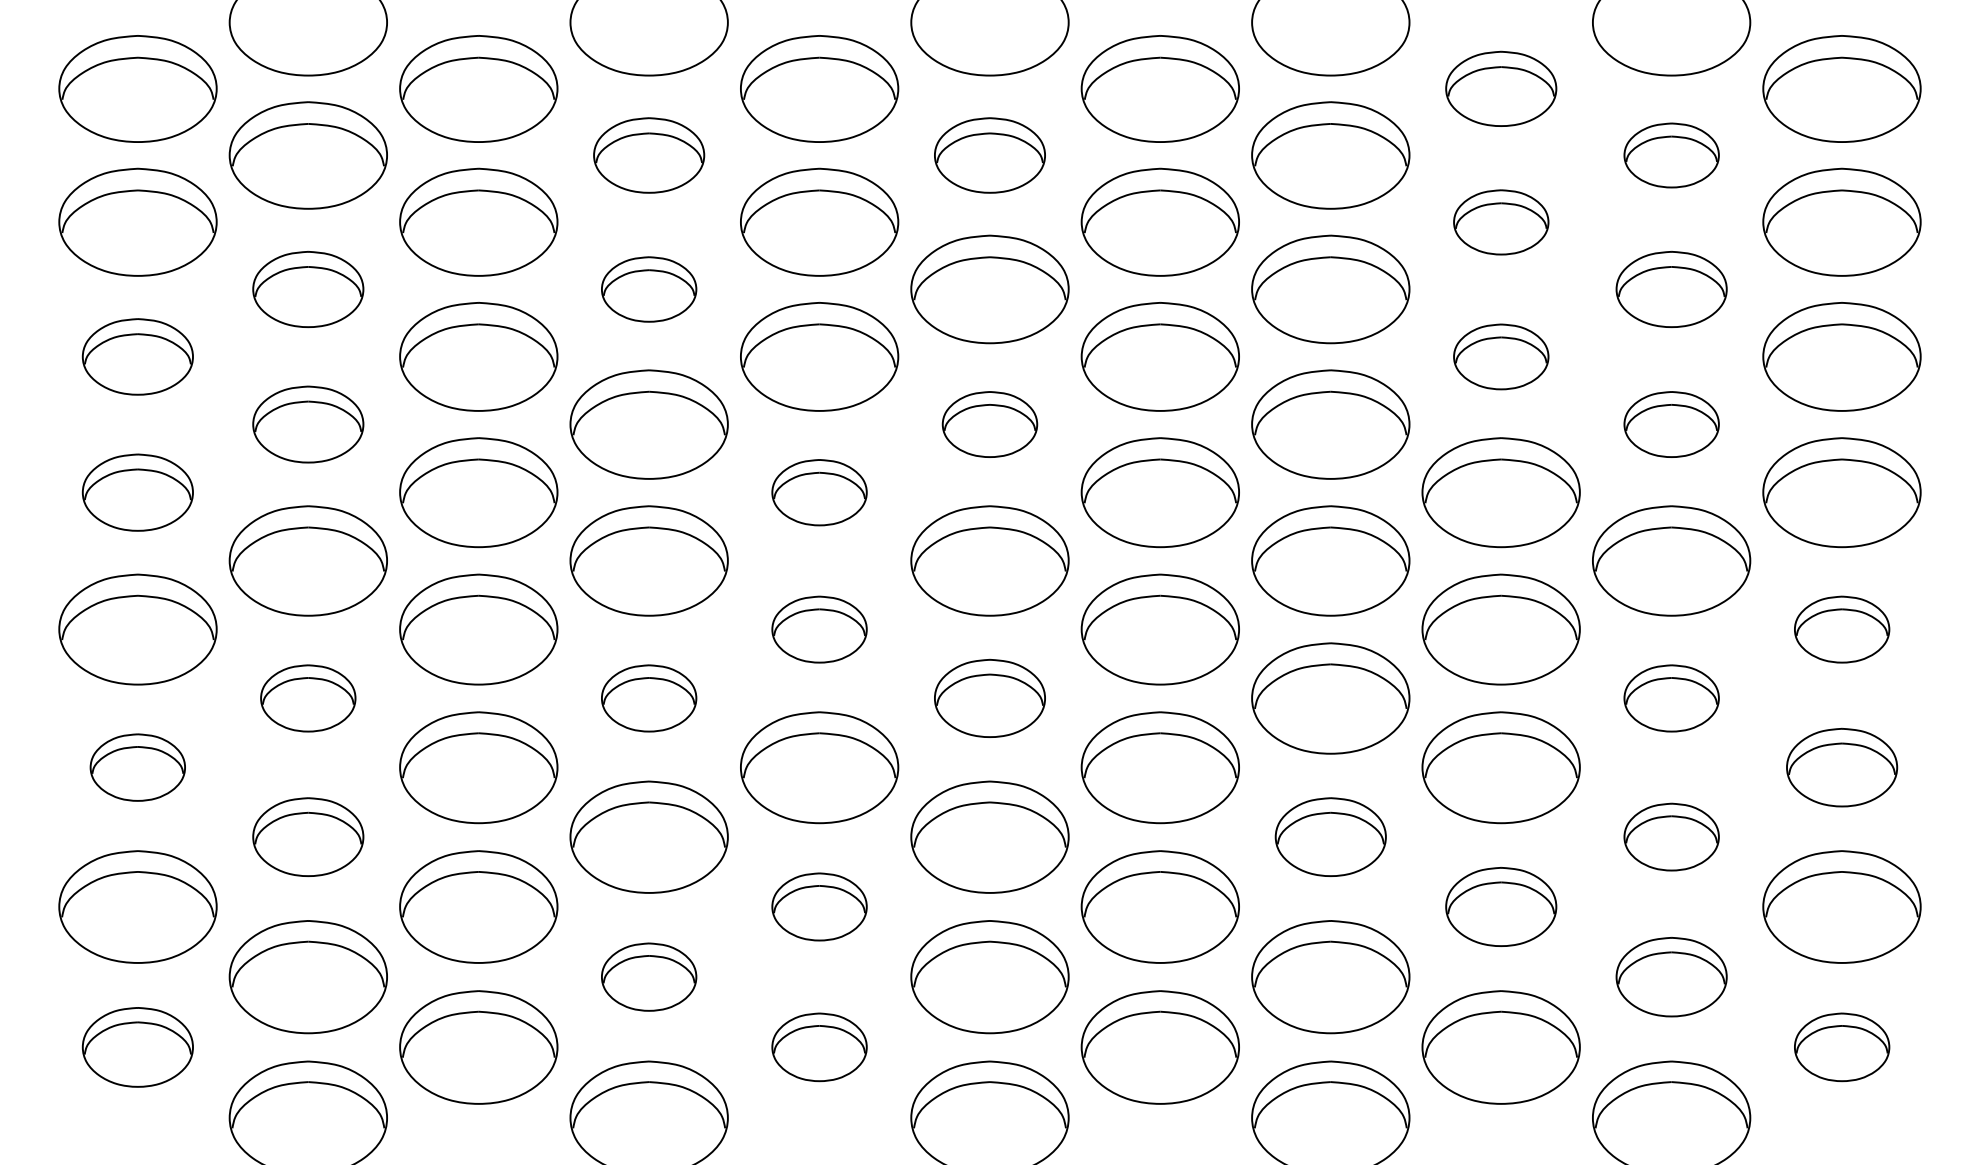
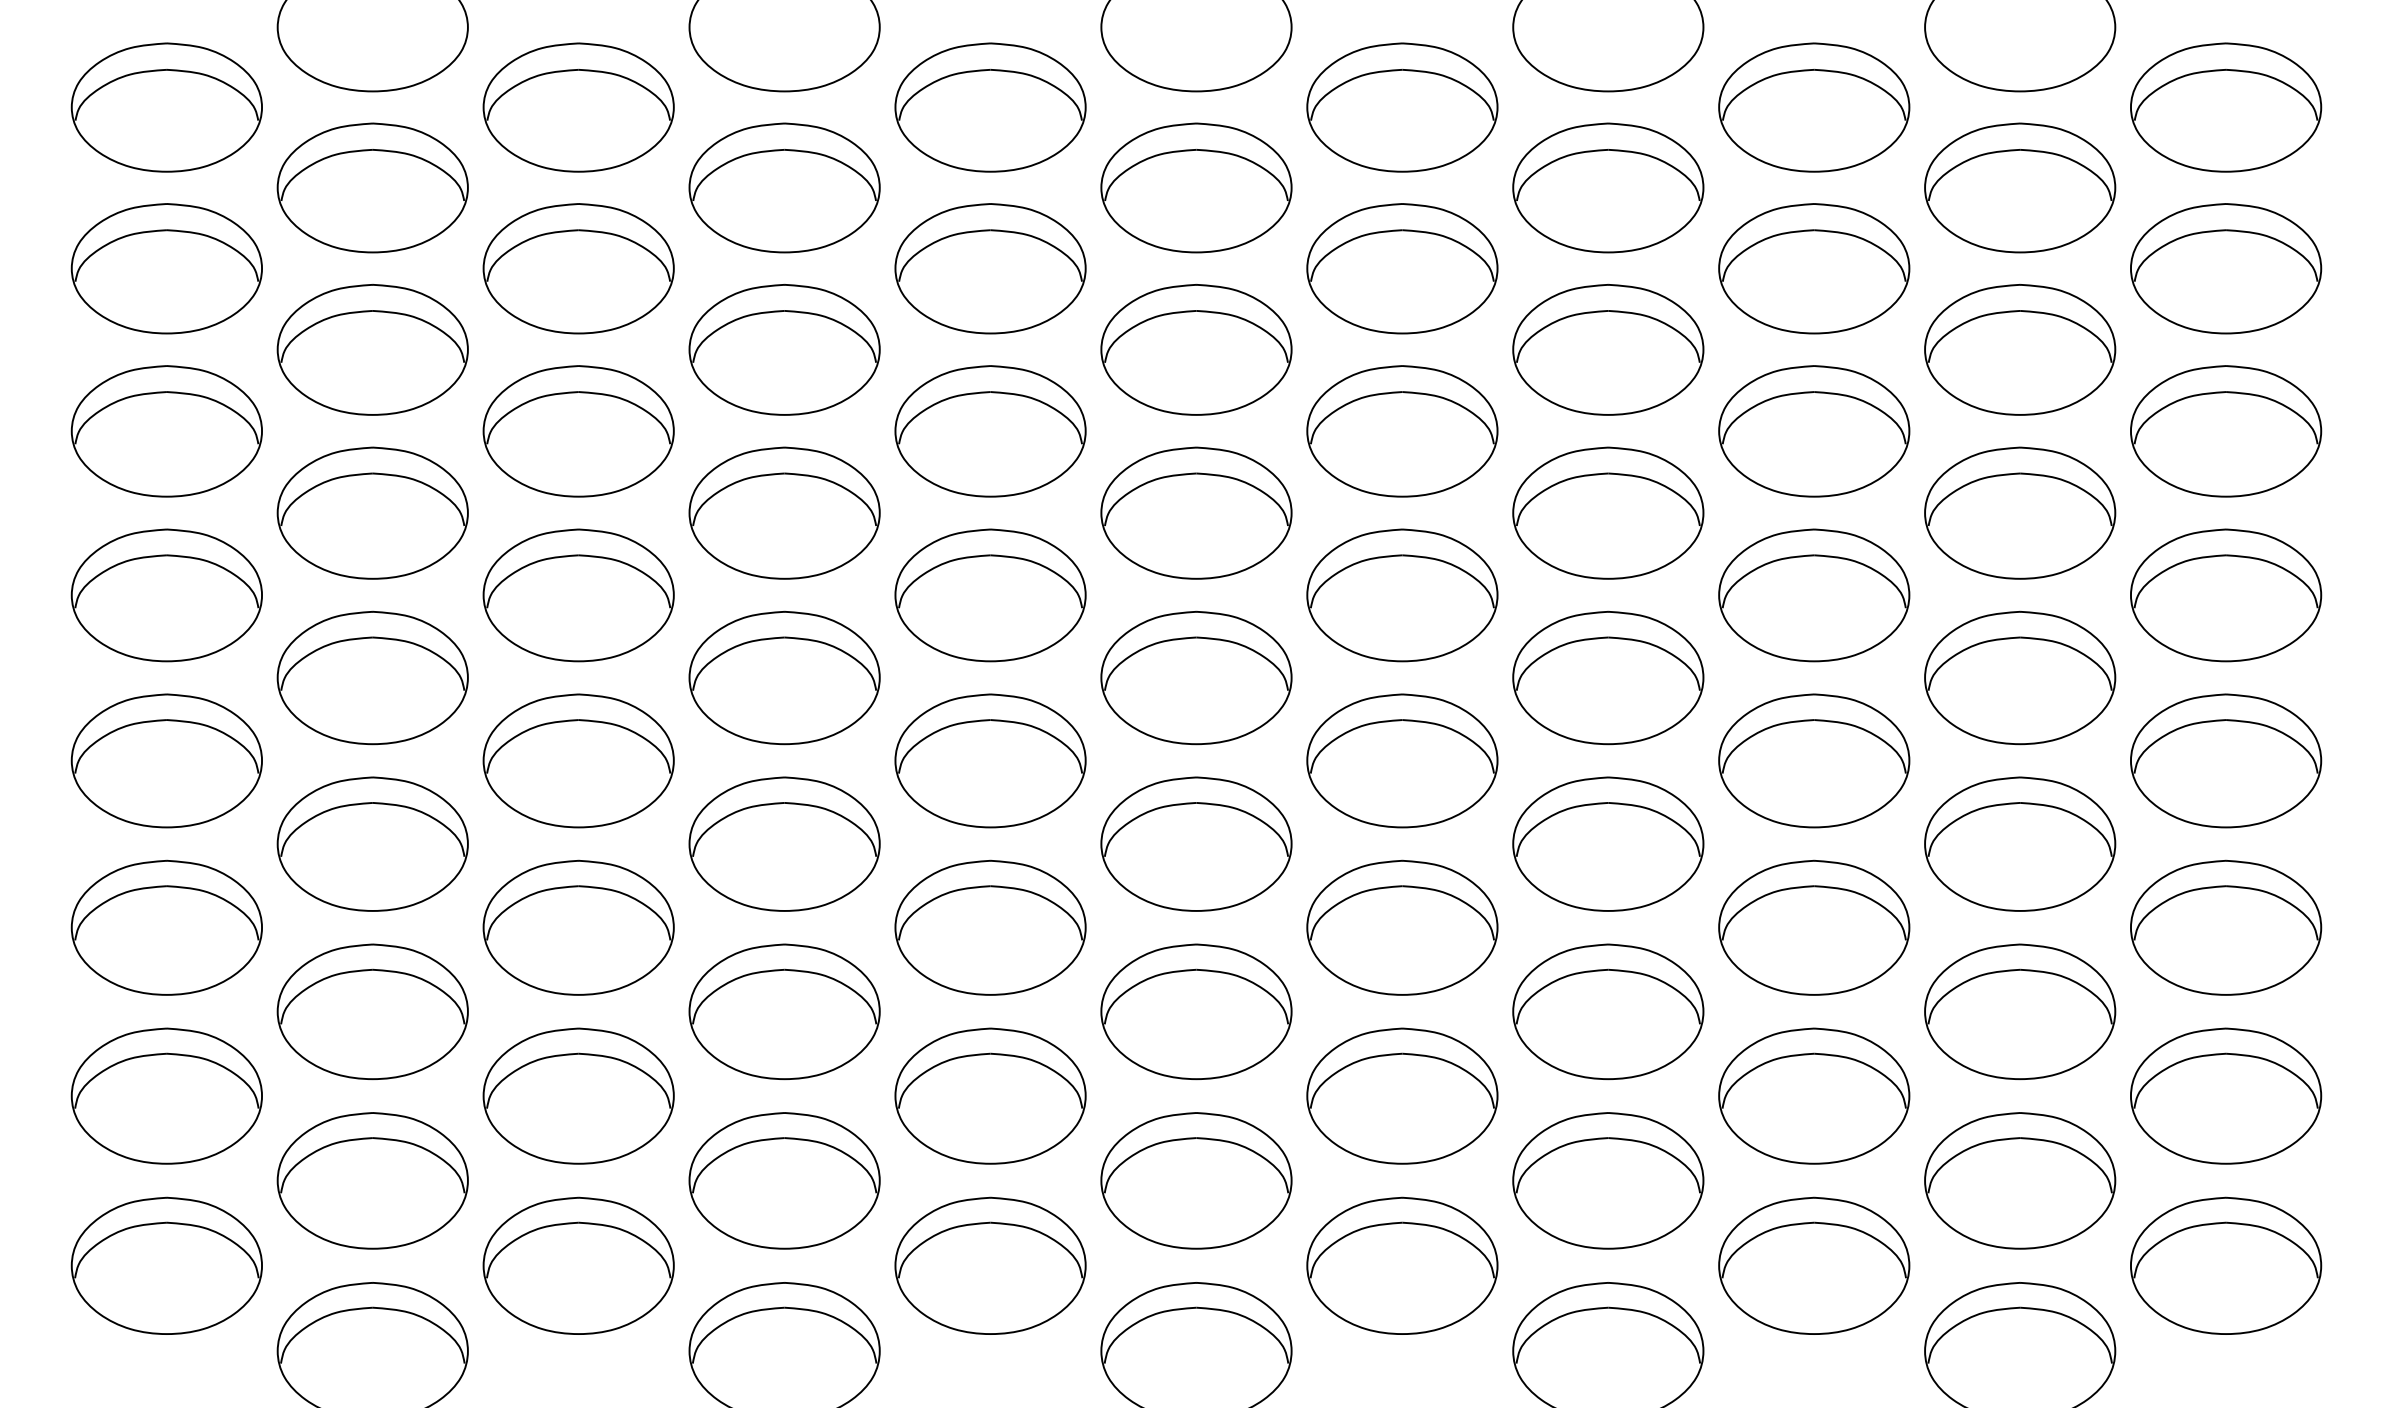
part: (1501, 88) -> (1814, 107), size x1.43
part: (649, 155) -> (784, 187), size x1.43
part: (990, 155) -> (1196, 187), size x1.43
part: (1671, 155) -> (2020, 187), size x1.67
part: (1501, 222) -> (1814, 268), size x1.67
part: (308, 289) -> (372, 349), size x1.43
part: (649, 289) -> (784, 349), size x1.67
part: (1671, 289) -> (2020, 349), size x1.43
part: (137, 357) -> (166, 431), size x1.43
part: (1501, 357) -> (1814, 431), size x1.67
part: (308, 424) -> (372, 512), size x1.43
part: (990, 424) -> (1196, 512), size x1.67
part: (1671, 424) -> (2020, 512), size x1.67
part: (137, 492) -> (166, 595), size x1.43
part: (819, 492) -> (990, 595), size x1.67
part: (819, 629) -> (990, 760), size x1.67
part: (1842, 629) -> (2226, 760), size x1.67
part: (308, 697) -> (372, 843), size x1.67
part: (649, 697) -> (784, 843), size x1.67
part: (990, 697) -> (1196, 843), size x1.43
part: (1671, 697) -> (2020, 843), size x1.67
part: (137, 767) -> (166, 927), size x1.67
part: (1842, 767) -> (2226, 927), size x1.43
part: (308, 836) -> (372, 1011), size x1.43
part: (1330, 836) -> (1608, 1011), size x1.43
part: (1671, 836) -> (2020, 1011), size x1.67
part: (819, 906) -> (990, 1095), size x1.67
part: (1501, 906) -> (1814, 1095), size x1.43
part: (649, 976) -> (784, 1180), size x1.67
part: (1671, 976) -> (2020, 1180), size x1.43
part: (137, 1047) -> (166, 1265), size x1.43
part: (819, 1047) -> (990, 1265), size x1.67
part: (1842, 1047) -> (2226, 1265), size x1.67

